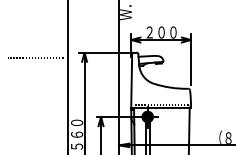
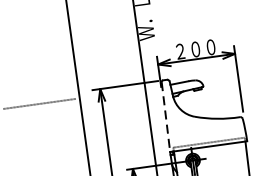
line: (131, 81) -> (165, 117), solid -> dashed

